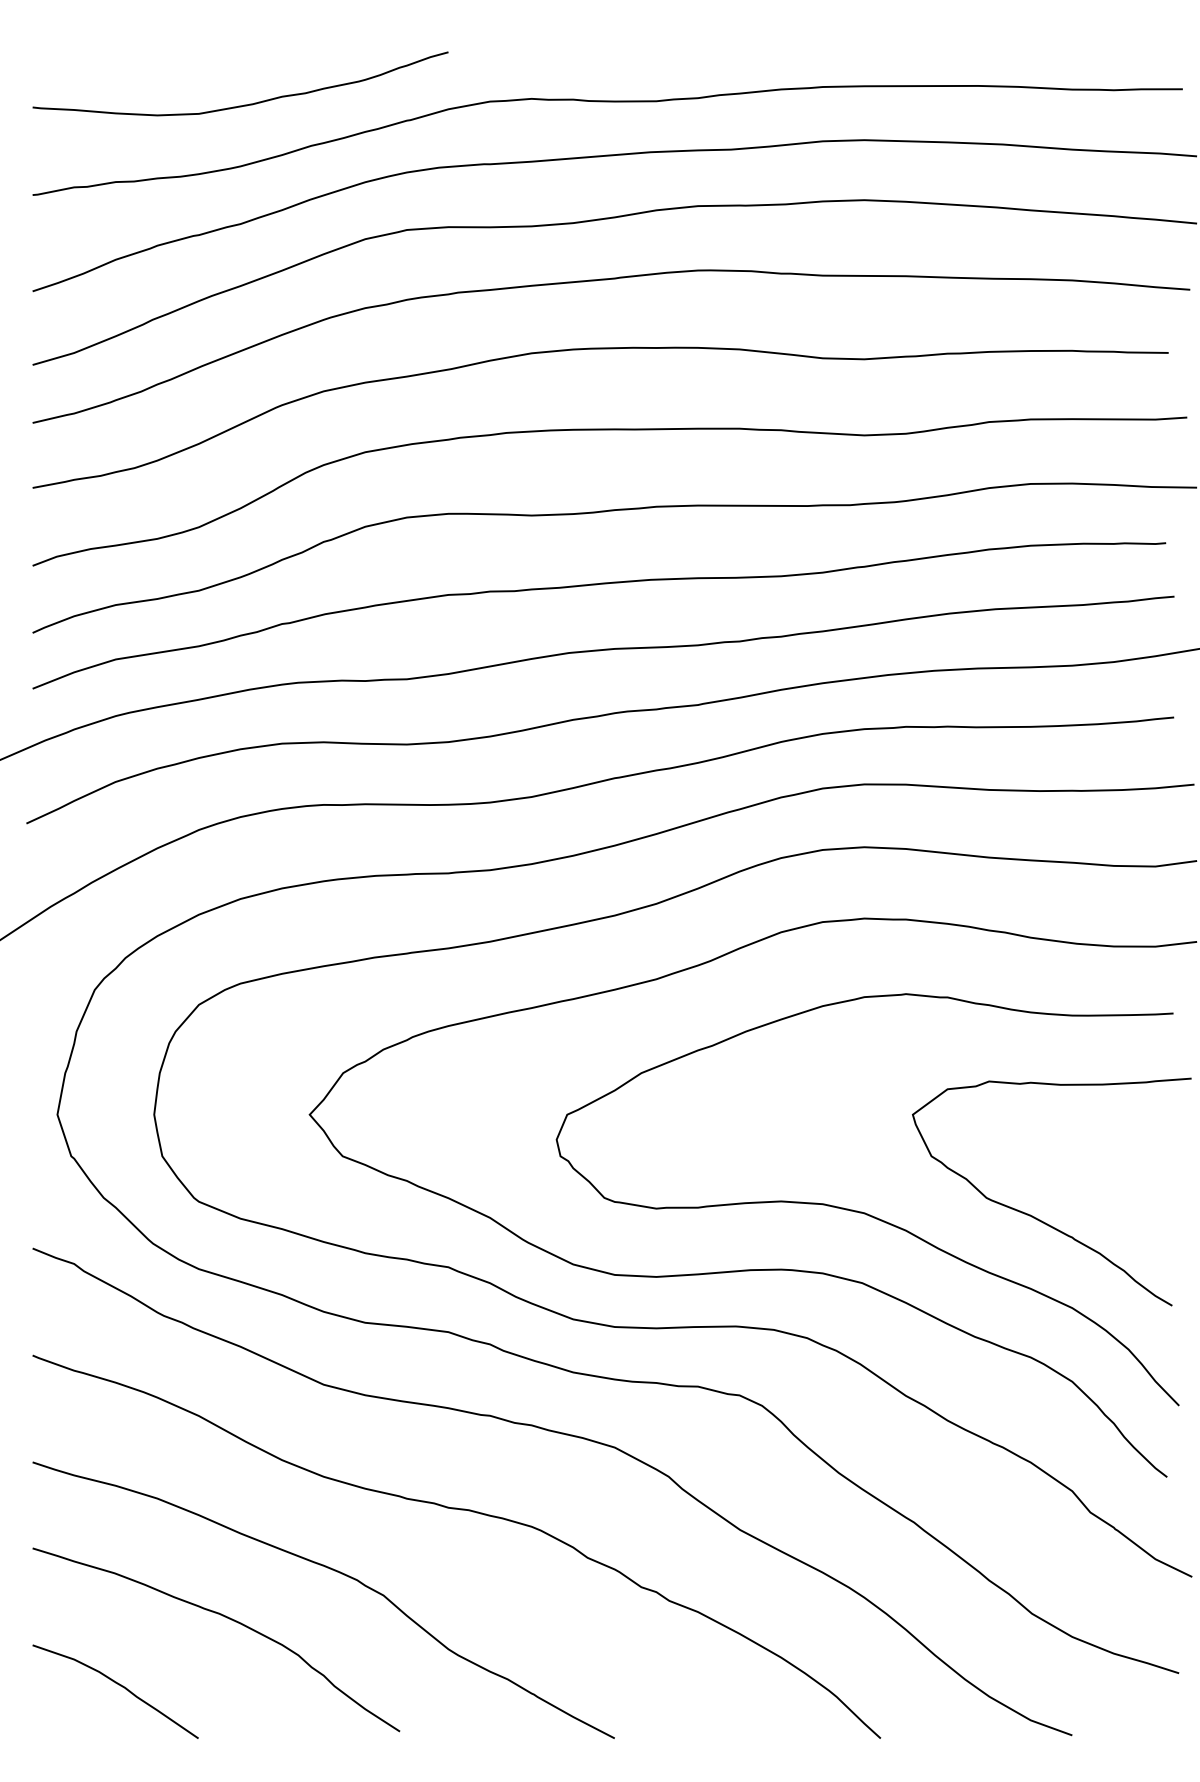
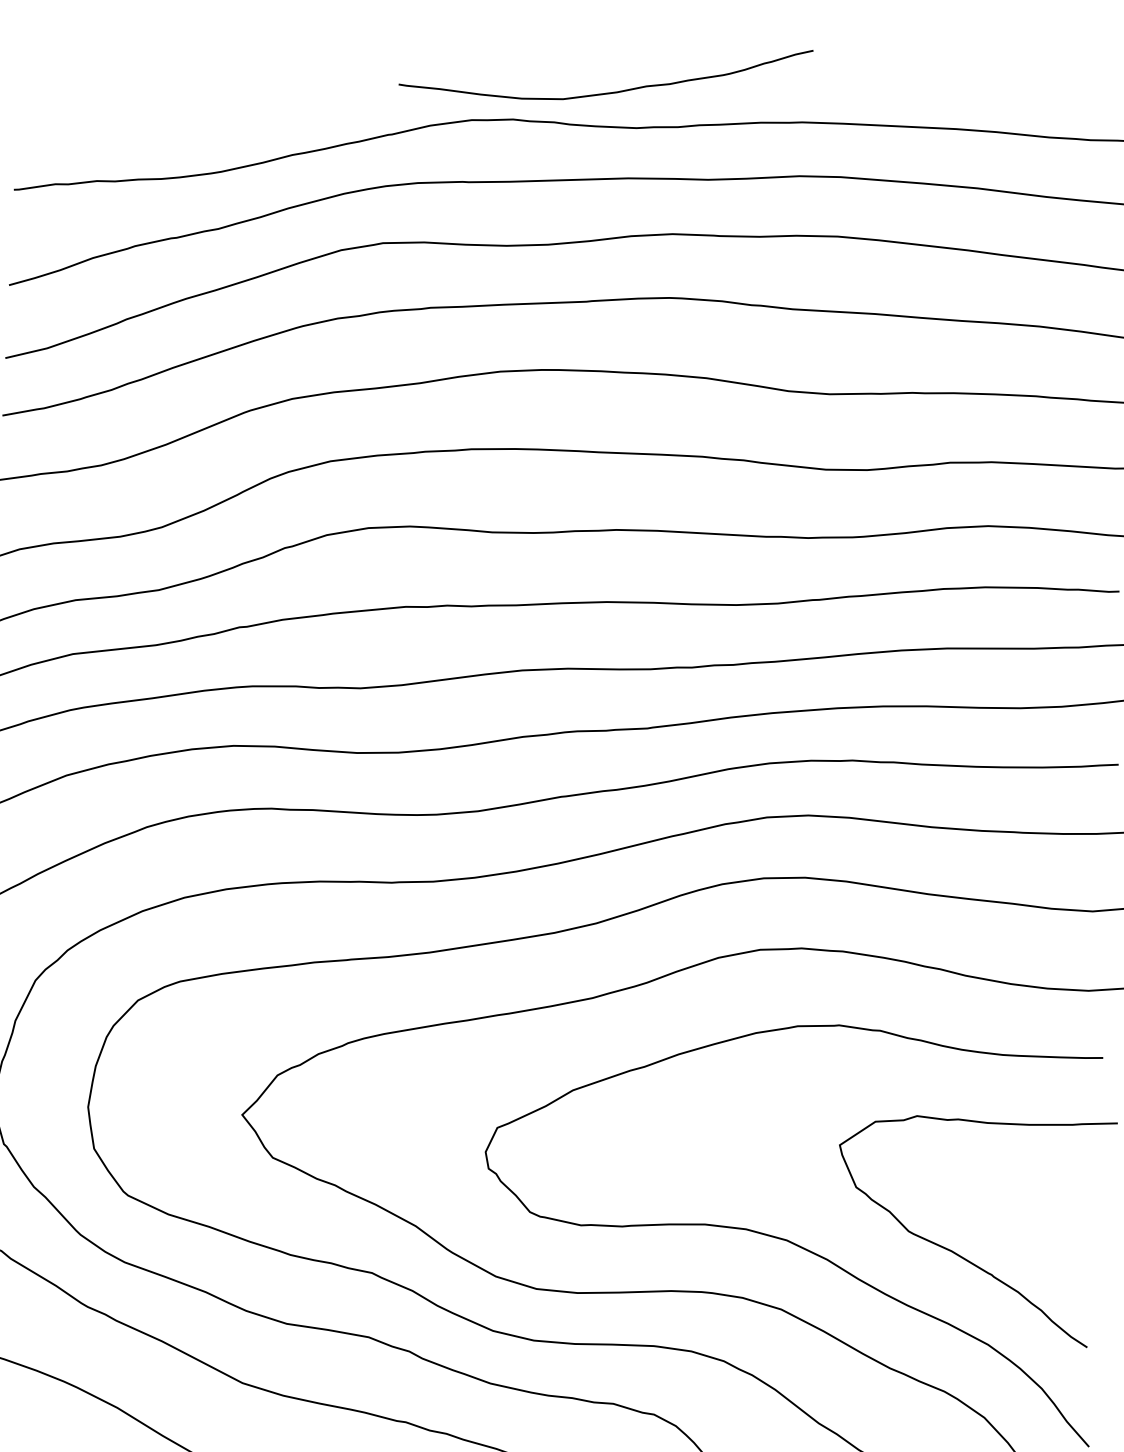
curve: (244, 104) -> (608, 92), moved

